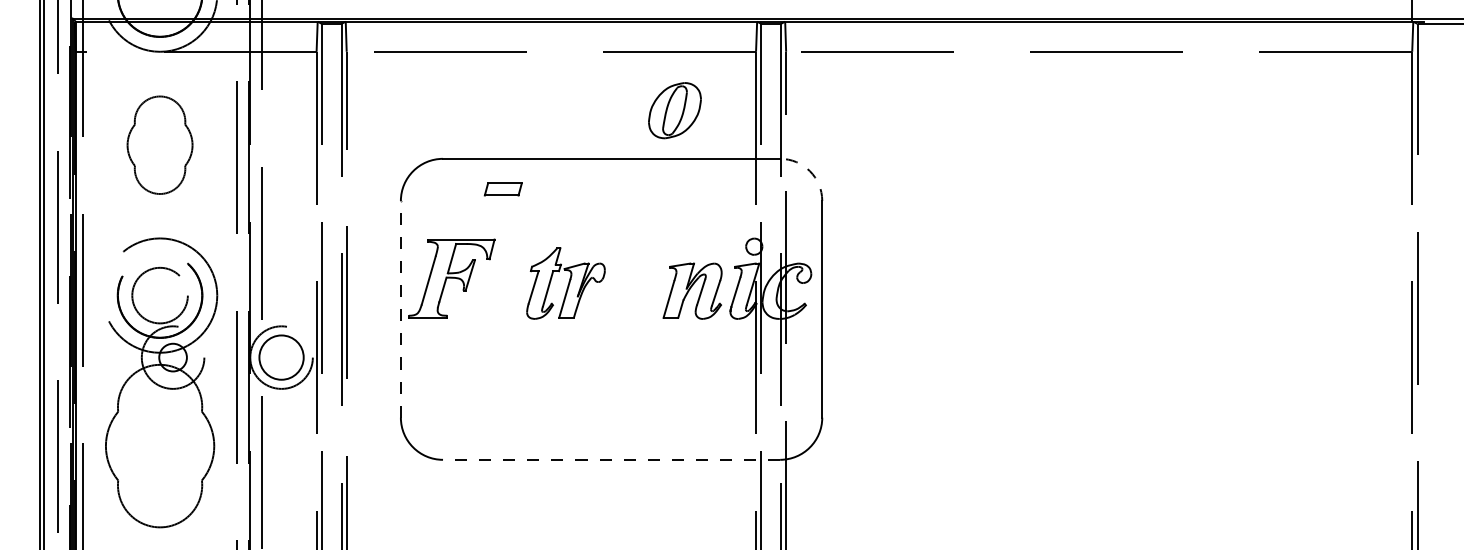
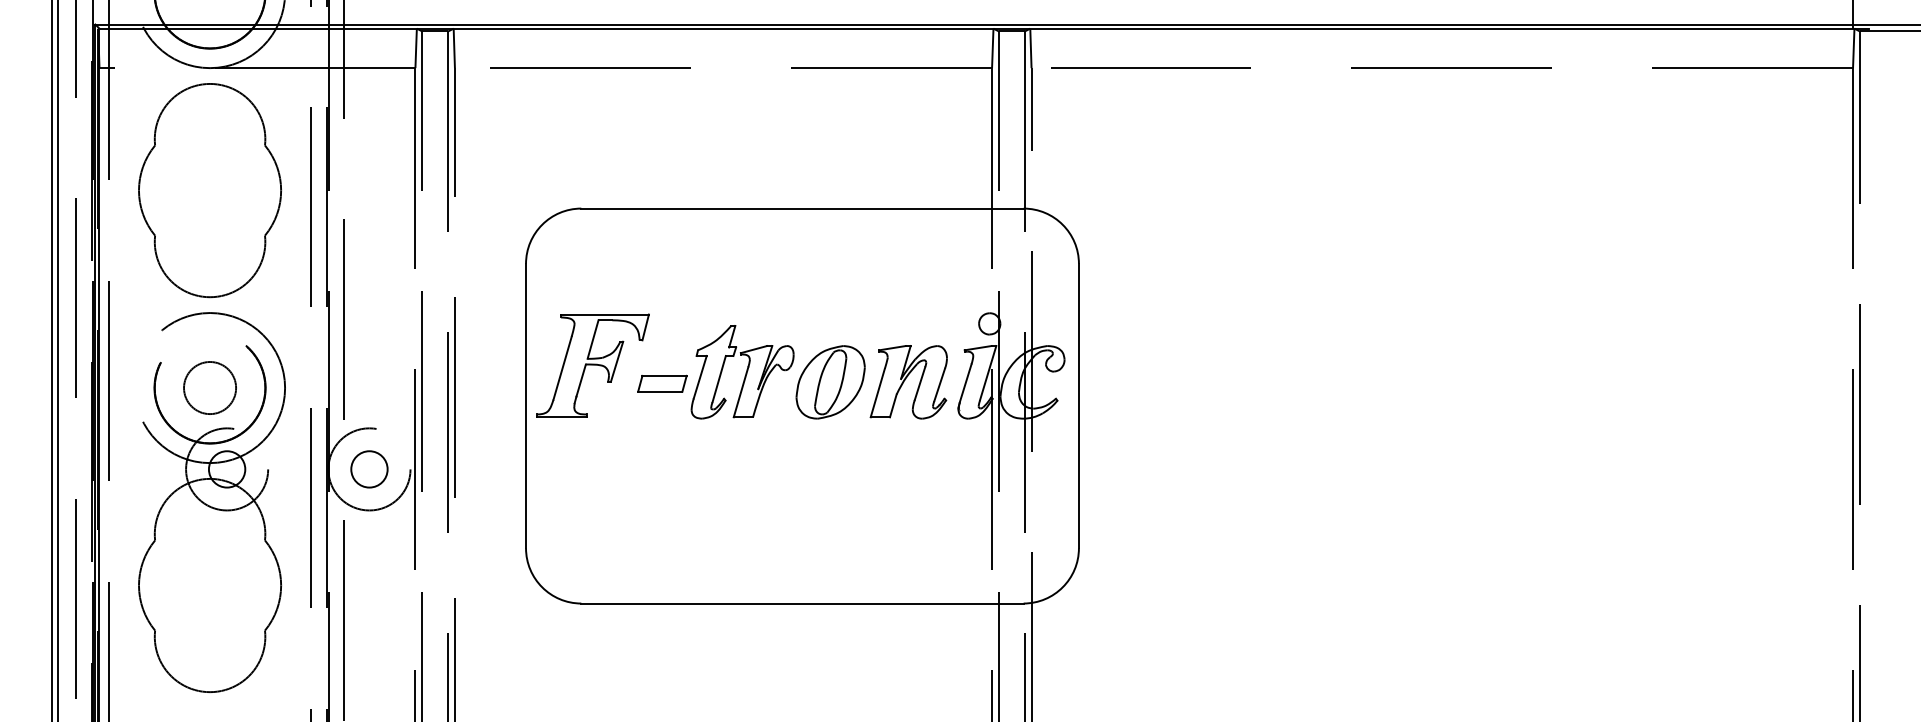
part: (674, 110) -> (830, 382), moved
part: (159, 145) -> (209, 190), size x1.67
arc: (809, 170) -> (1062, 224), dashed -> solid
part: (503, 189) -> (662, 383), moved
circle: (160, 295) -> (210, 387), size x0.71
line: (401, 308) -> (526, 405), dashed -> solid
circle: (281, 357) -> (369, 469), size x0.62
line: (610, 459) -> (801, 603), dashed -> solid

